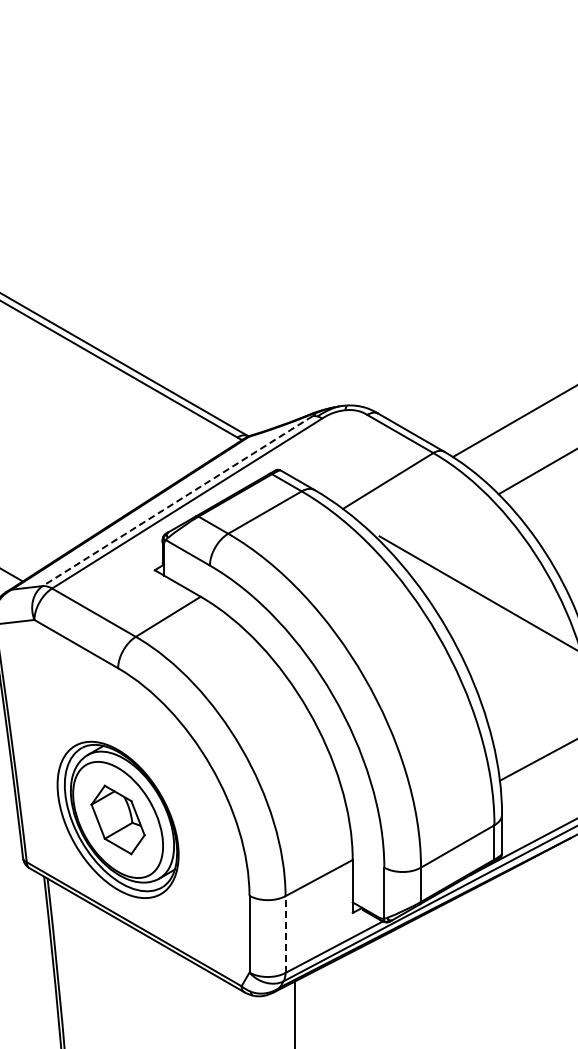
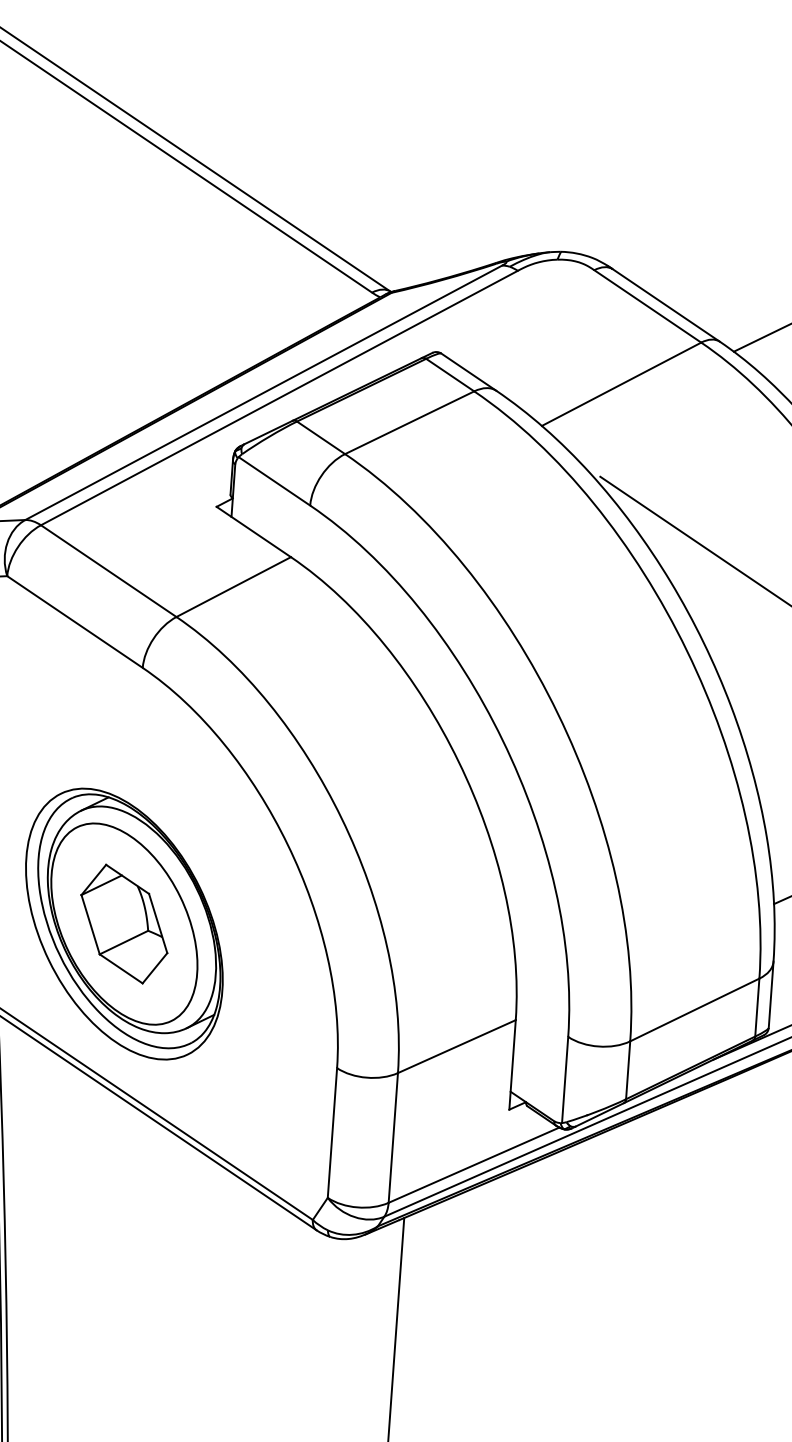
line: (177, 501) -> (263, 393), dashed -> solid
line: (285, 934) -> (393, 1137), dashed -> solid

